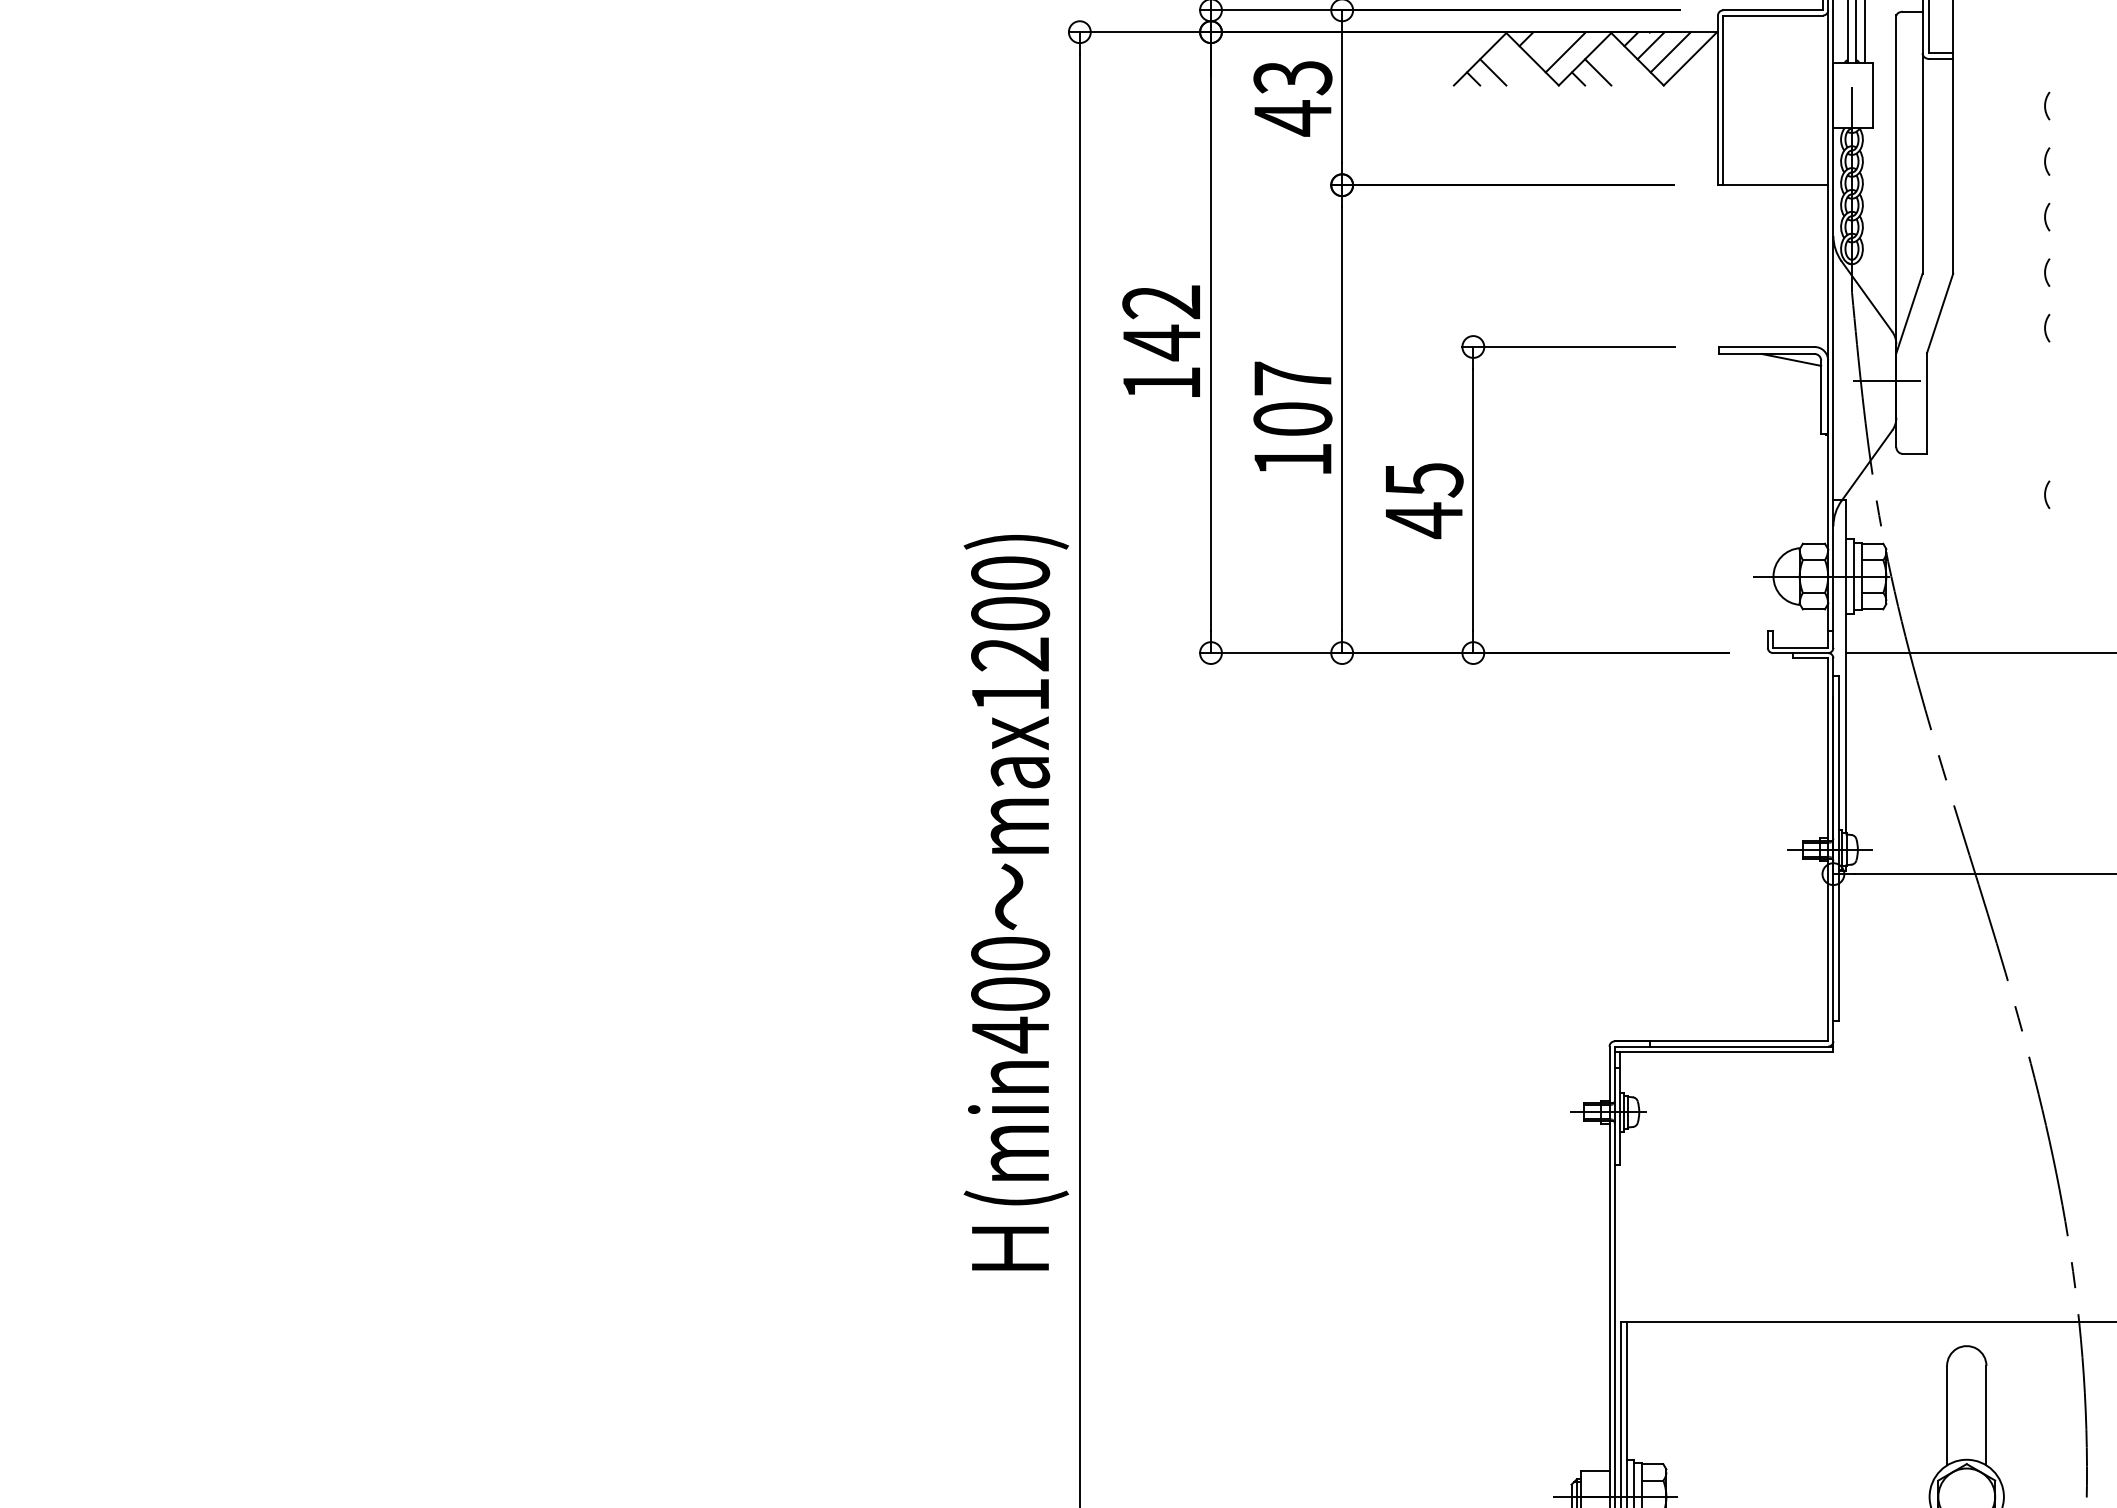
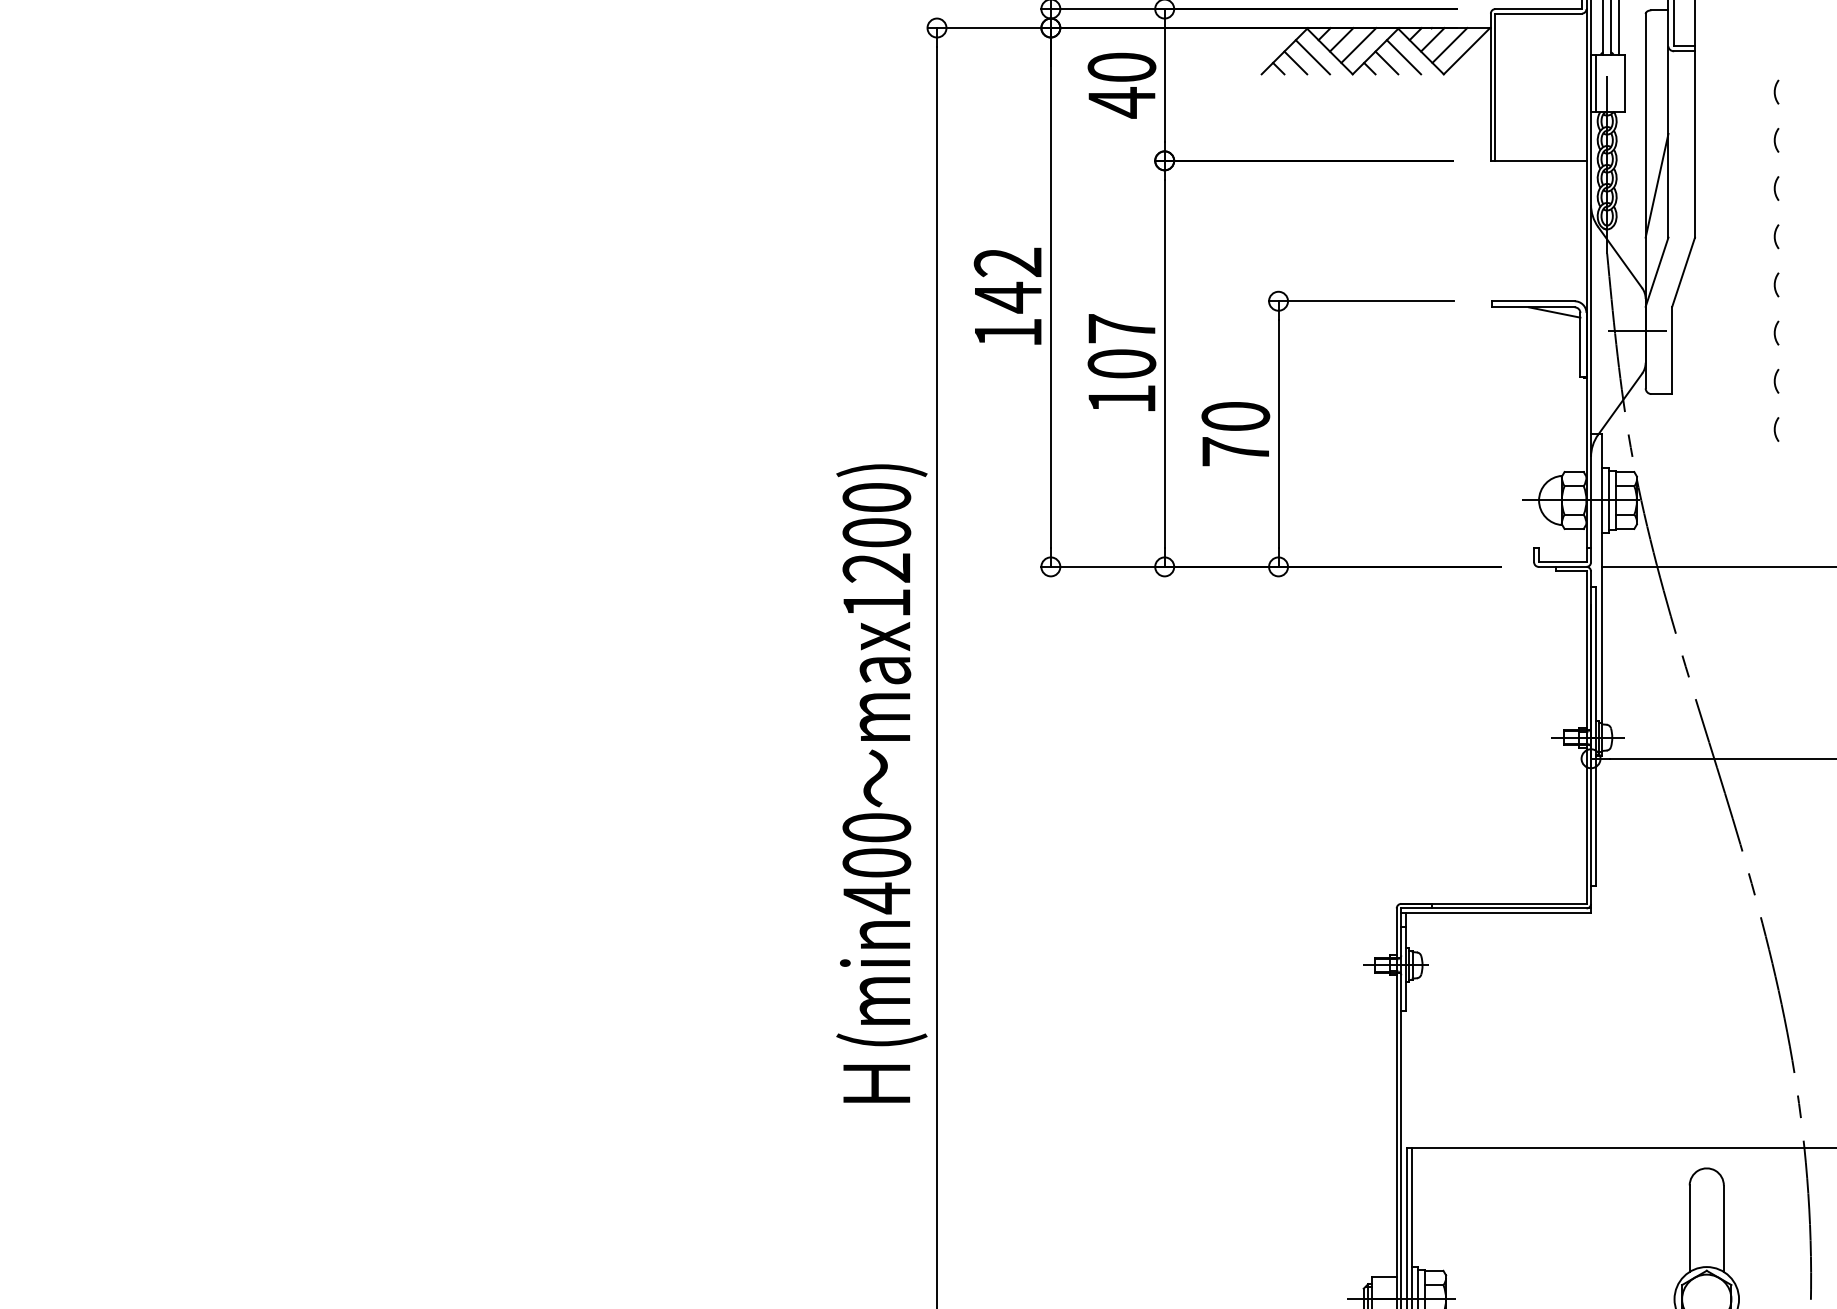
line: (1545, 45) -> (1341, 39), added
line: (1512, 65) -> (1312, 56), added
line: (1617, 65) -> (1403, 56), added
text: (1292, 77) -> (1121, 67), 43 -> 40
line: (1838, 95) -> (1595, 82), added
line: (1909, 213) -> (1657, 185), added
arc: (2045, 383) -> (1775, 332), added
arc: (2045, 439) -> (1775, 381), added
text: (1423, 501) -> (1235, 435), 45 -> 70

